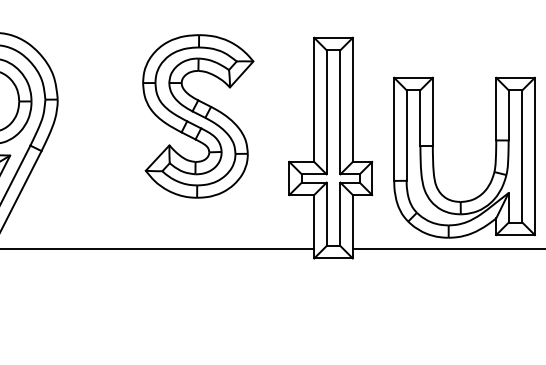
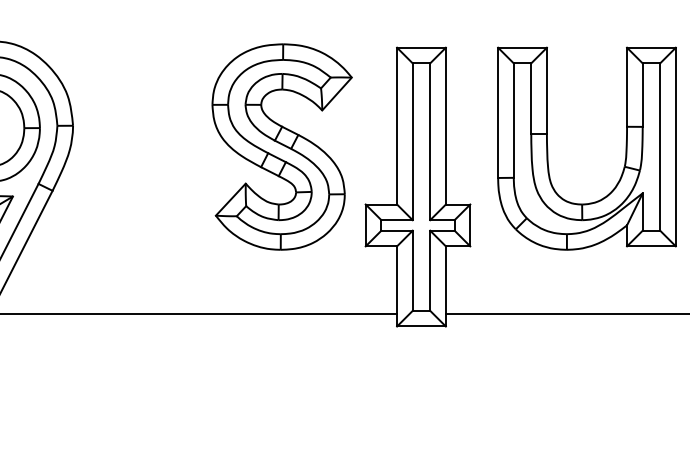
part: (198, 116) -> (282, 147), moved
part: (494, 159) -> (624, 150), moved

